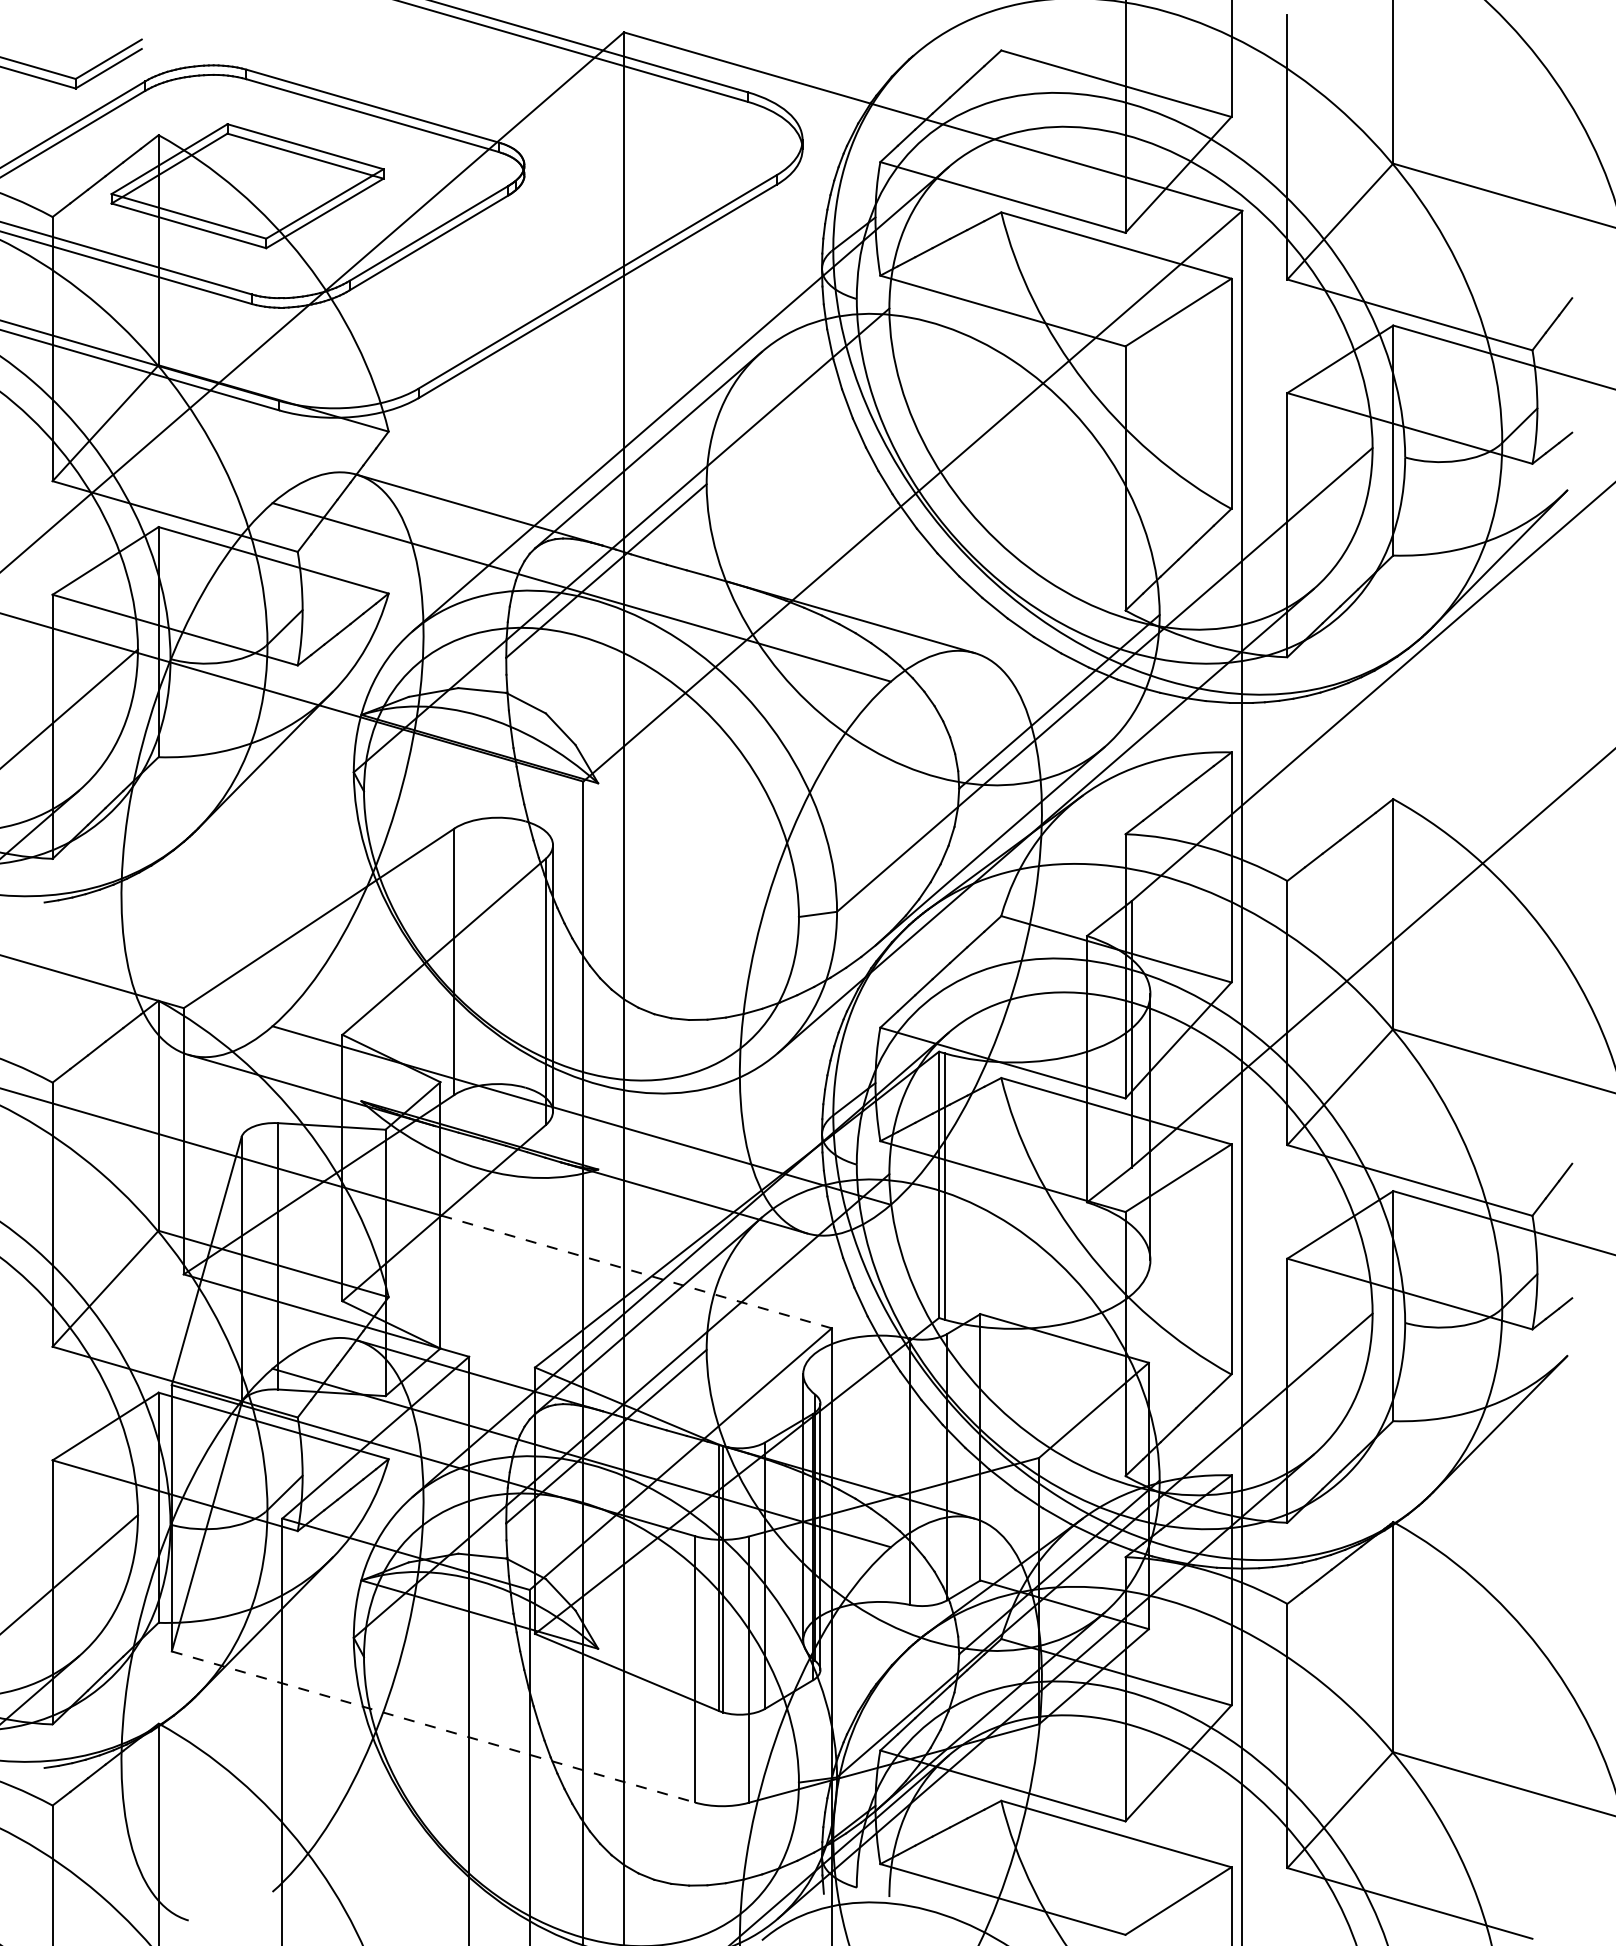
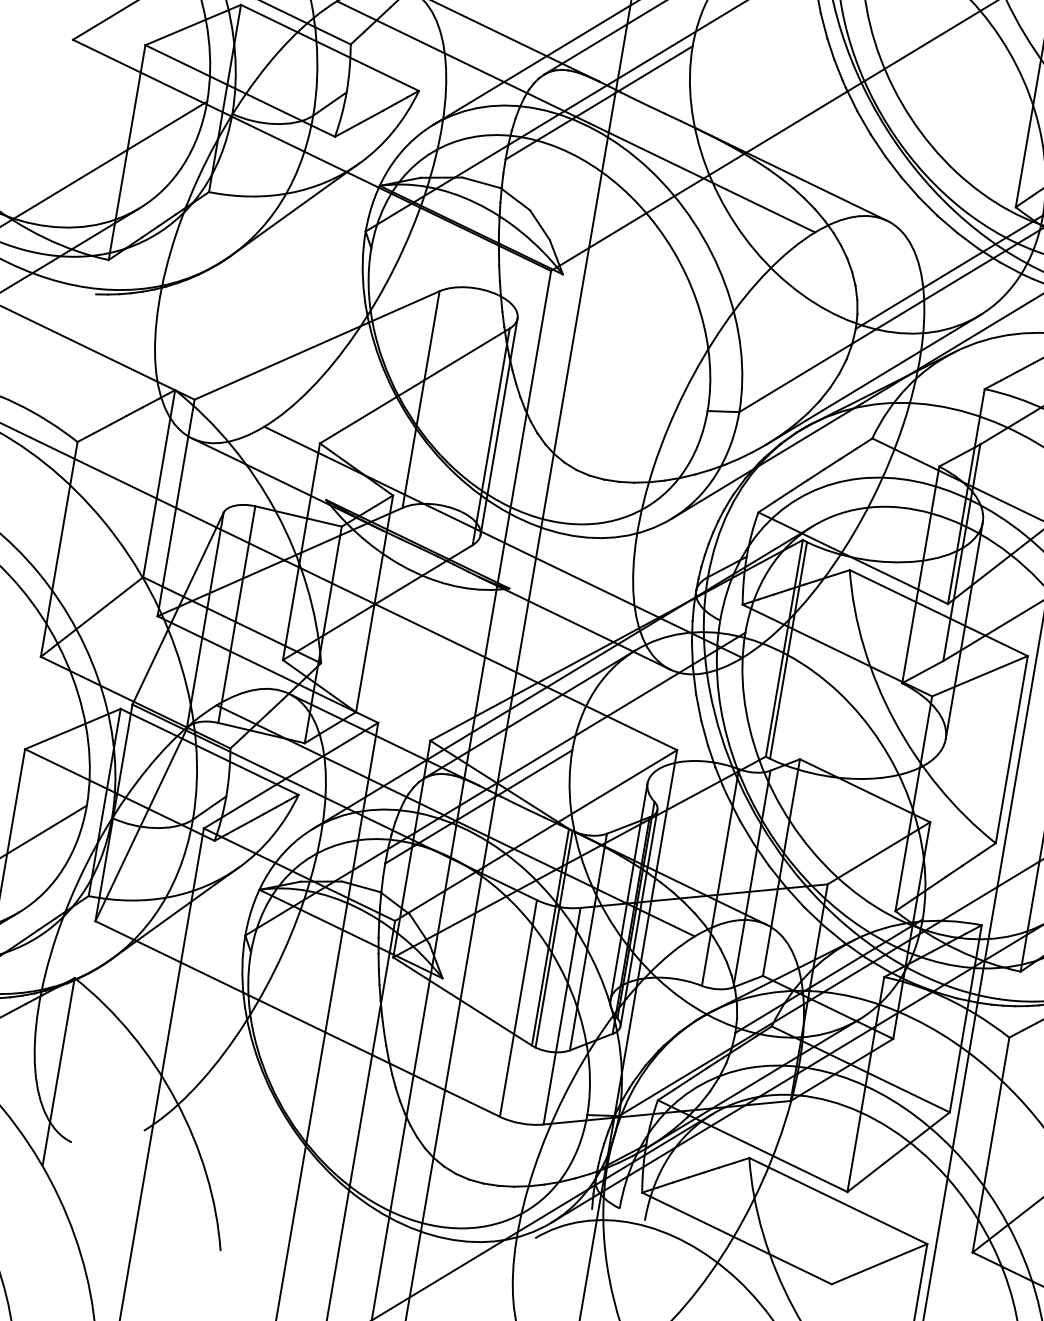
line: (636, 1271) -> (526, 676), dashed -> solid
line: (433, 1727) -> (297, 1019), dashed -> solid

